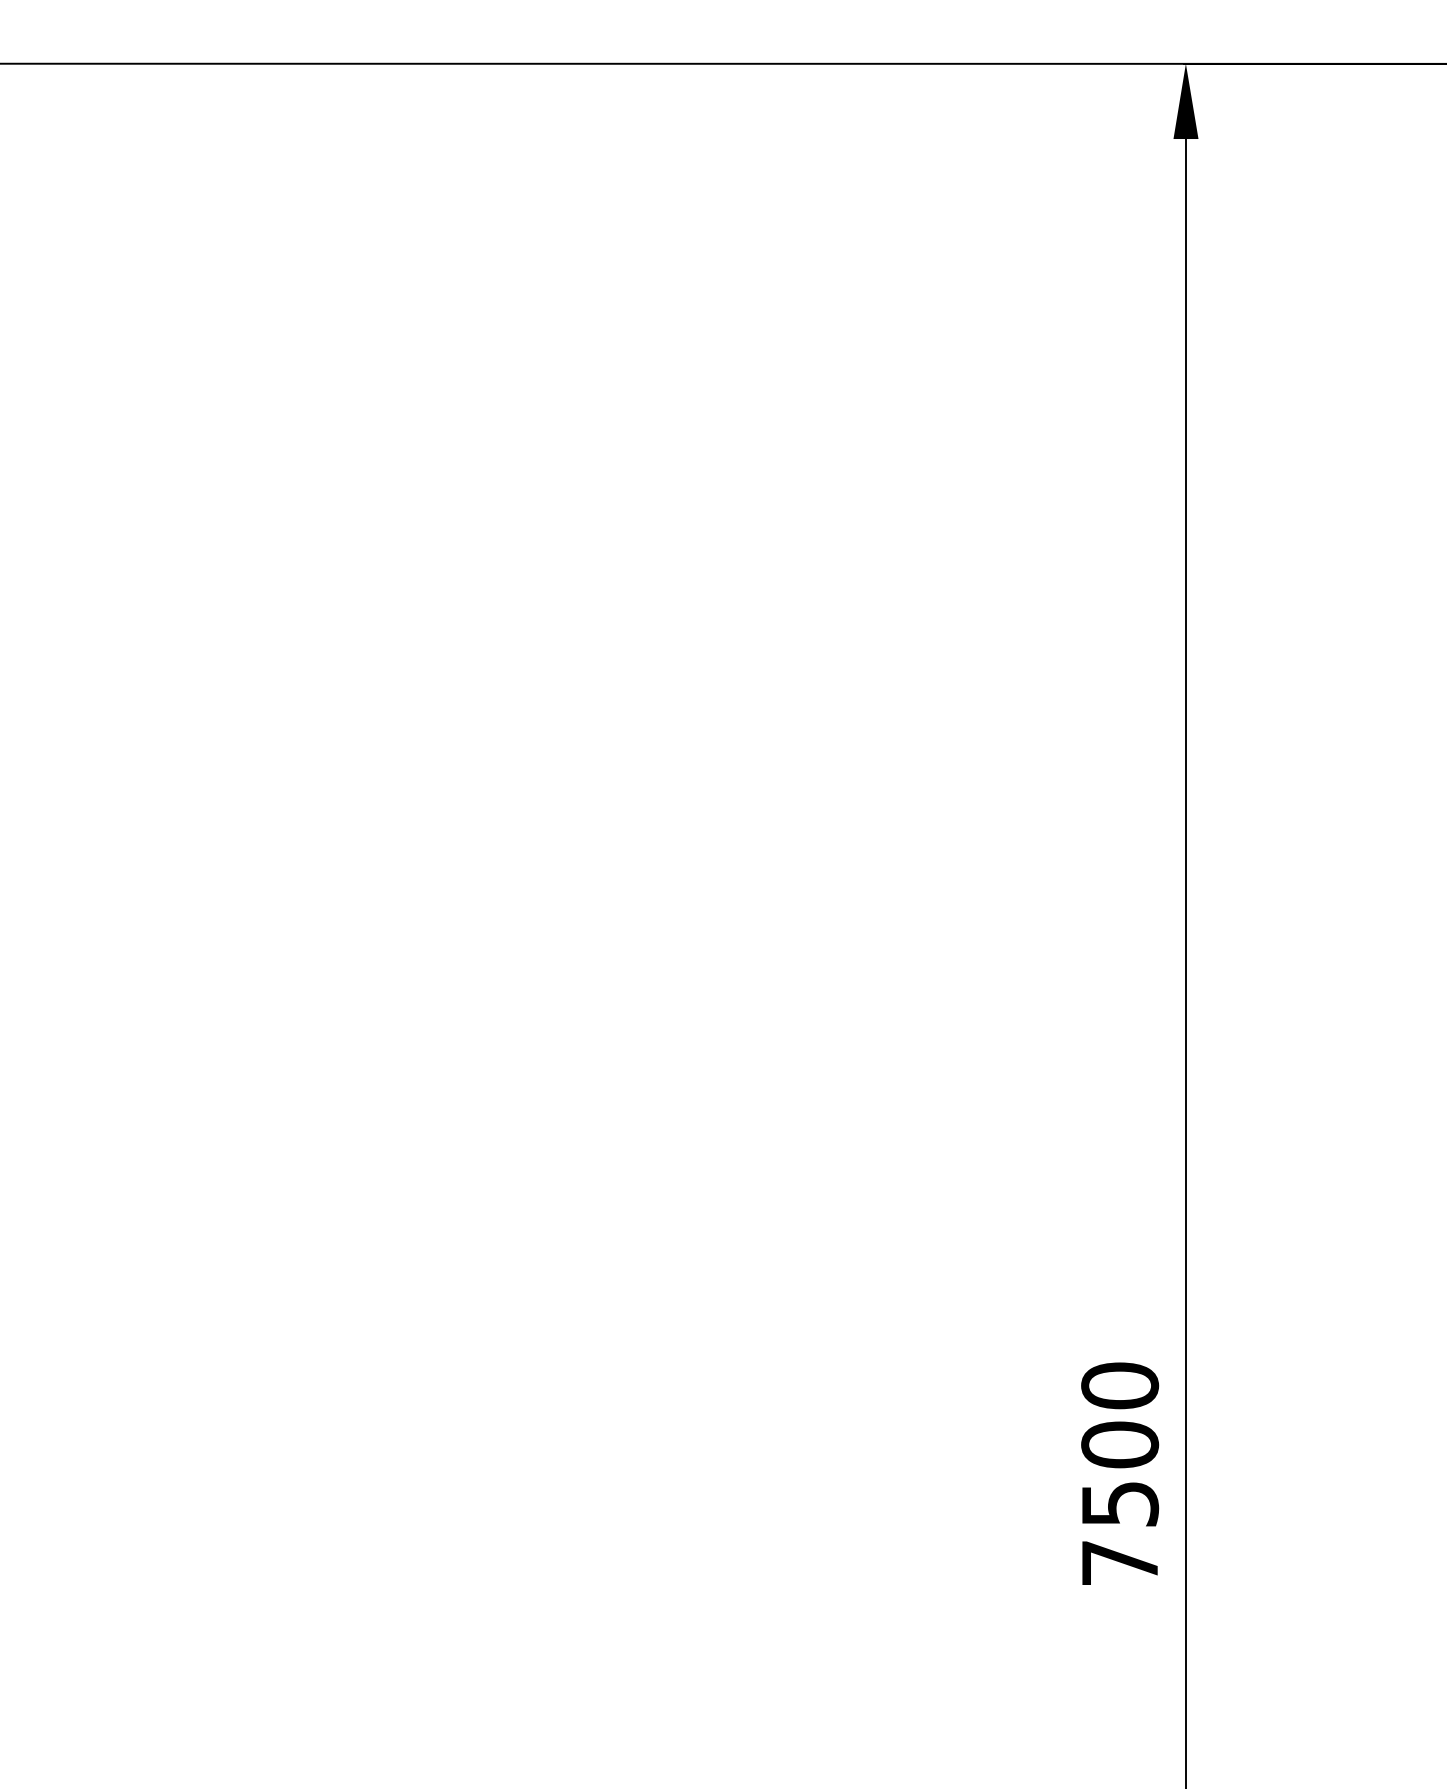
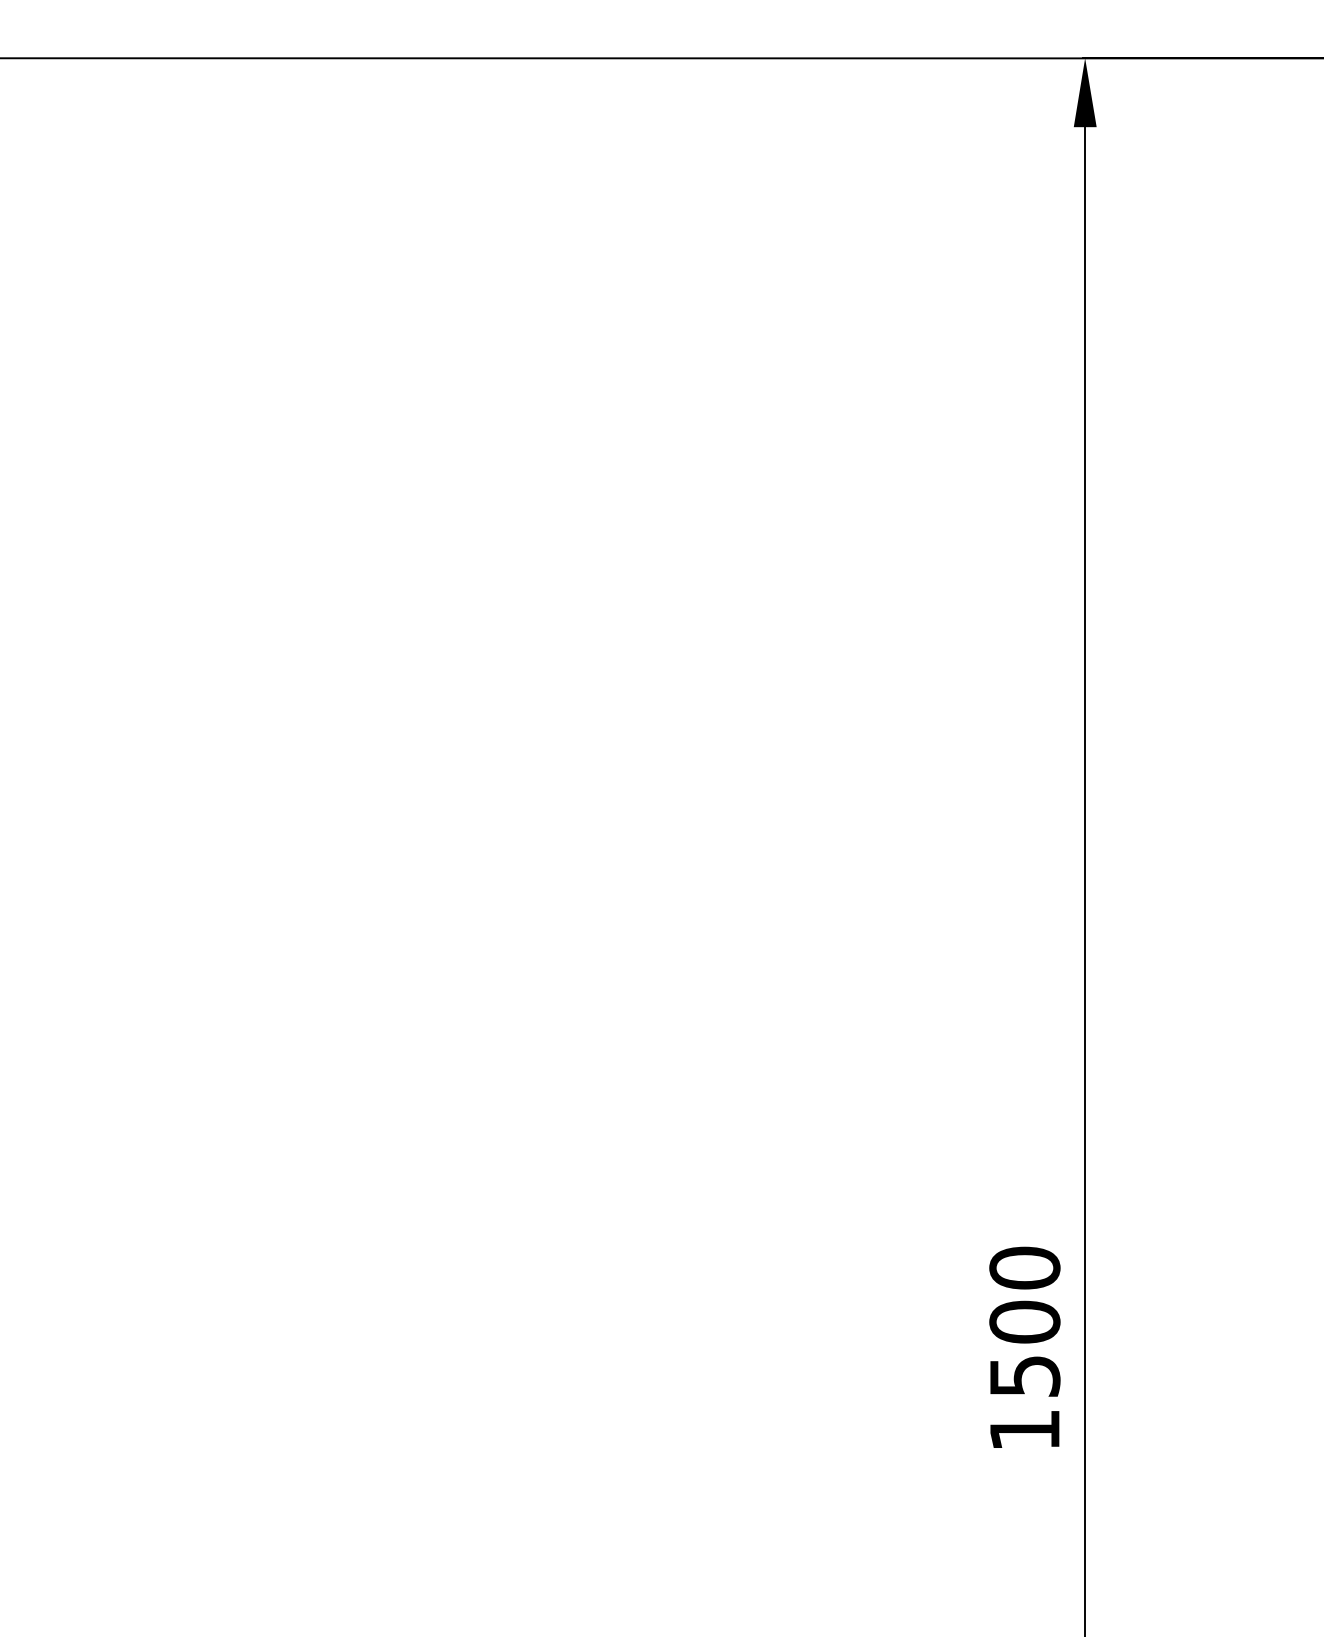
text: (1119, 1562) -> (1024, 1429), 7500 -> 1500

